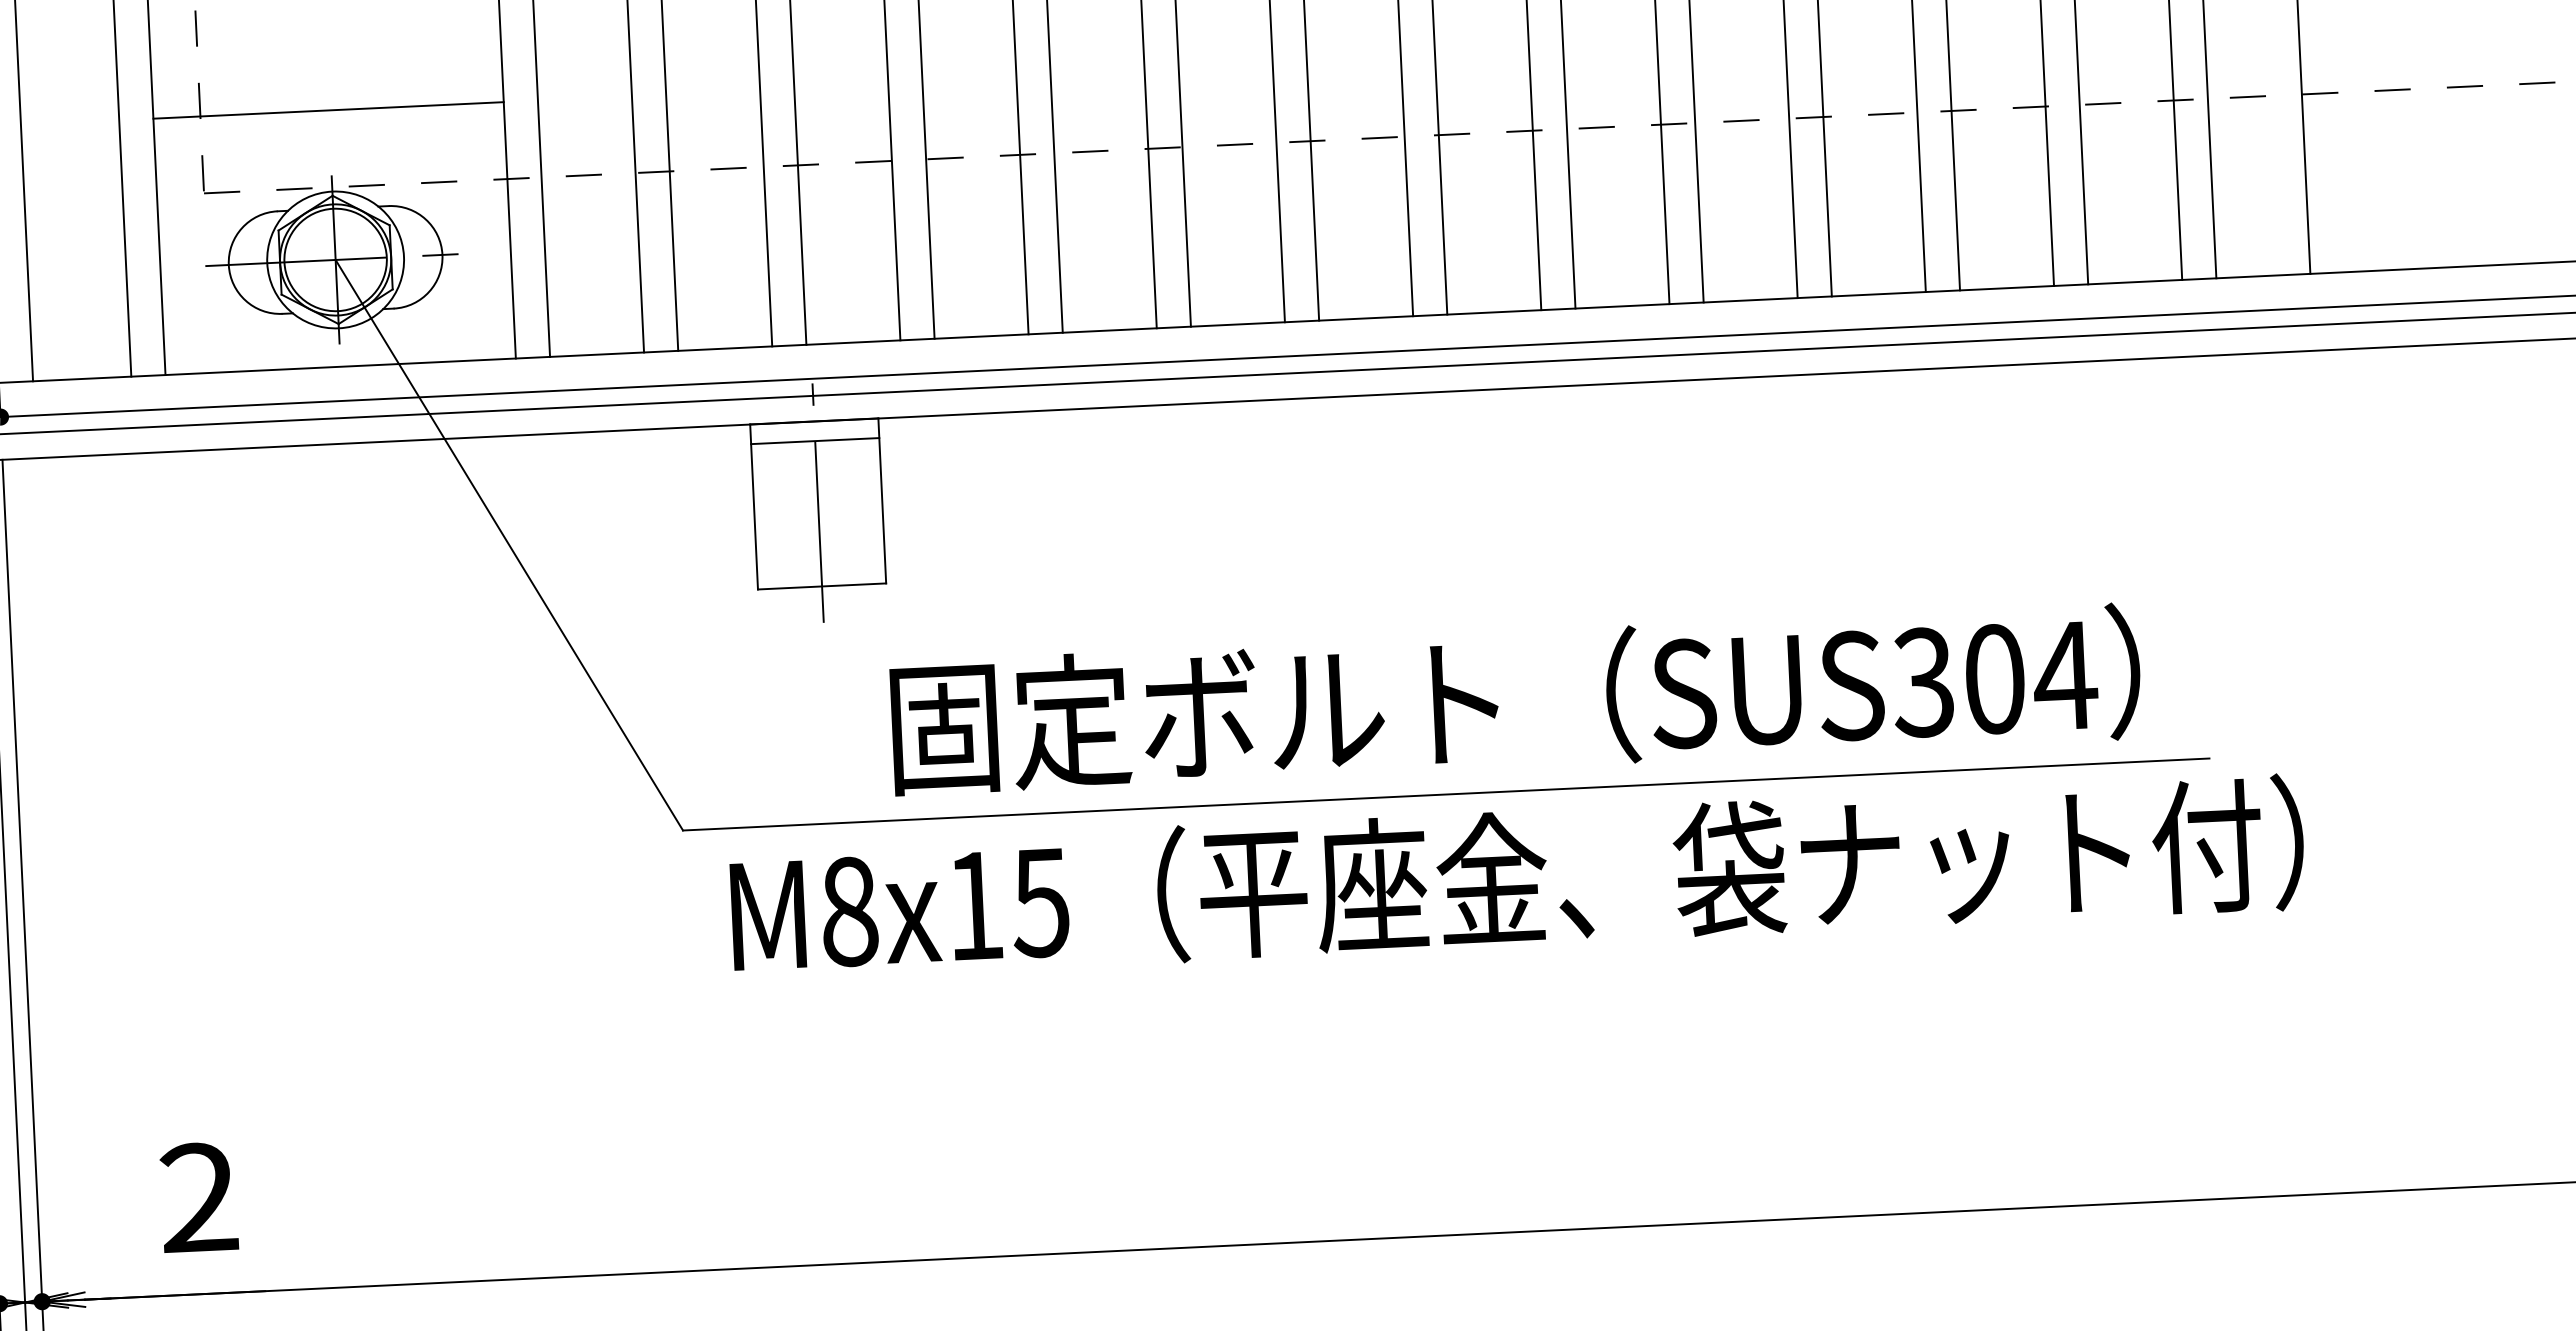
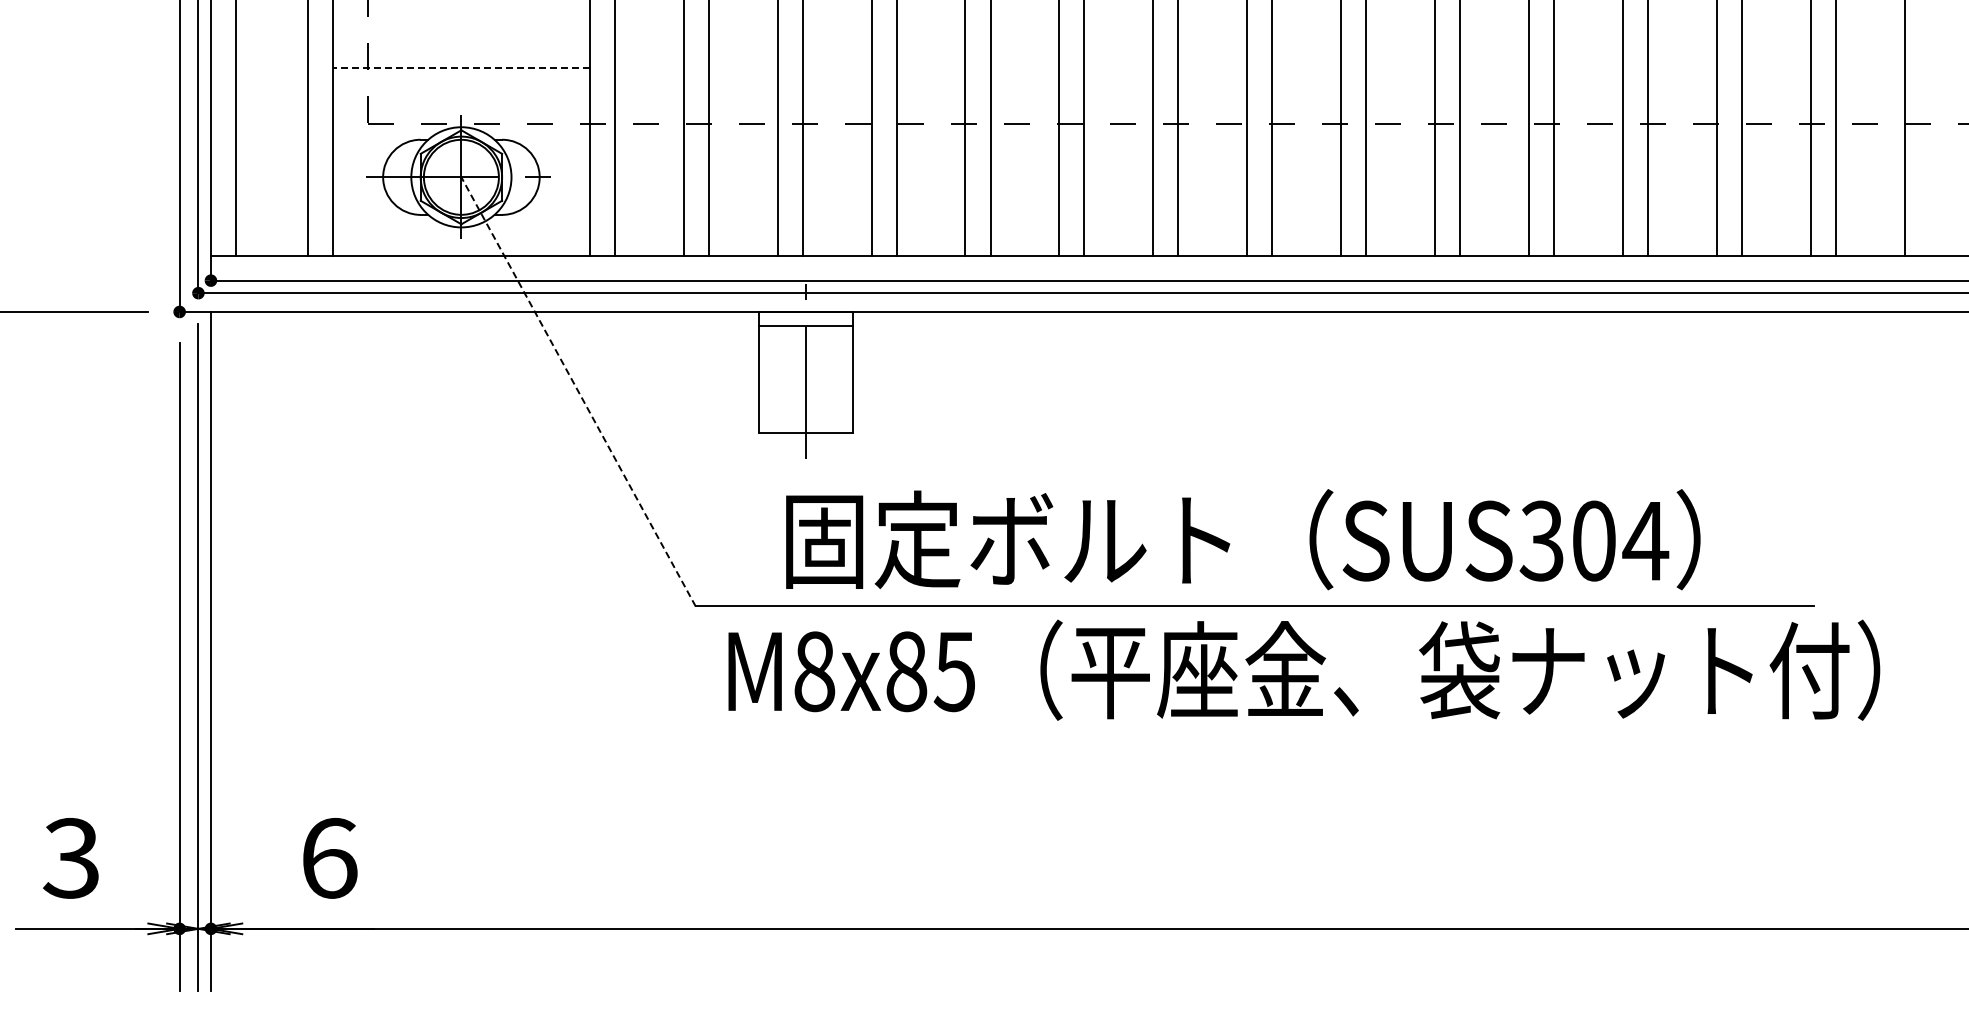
line: (327, 110) -> (460, 67), solid -> dashed
line: (509, 544) -> (578, 391), solid -> dashed
text: (1516, 699) -> (1243, 539), moved
text: (974, 905) -> (906, 671), M8x15 -> M8x85
text: (199, 1198) -> (329, 858), 2 -> 6

